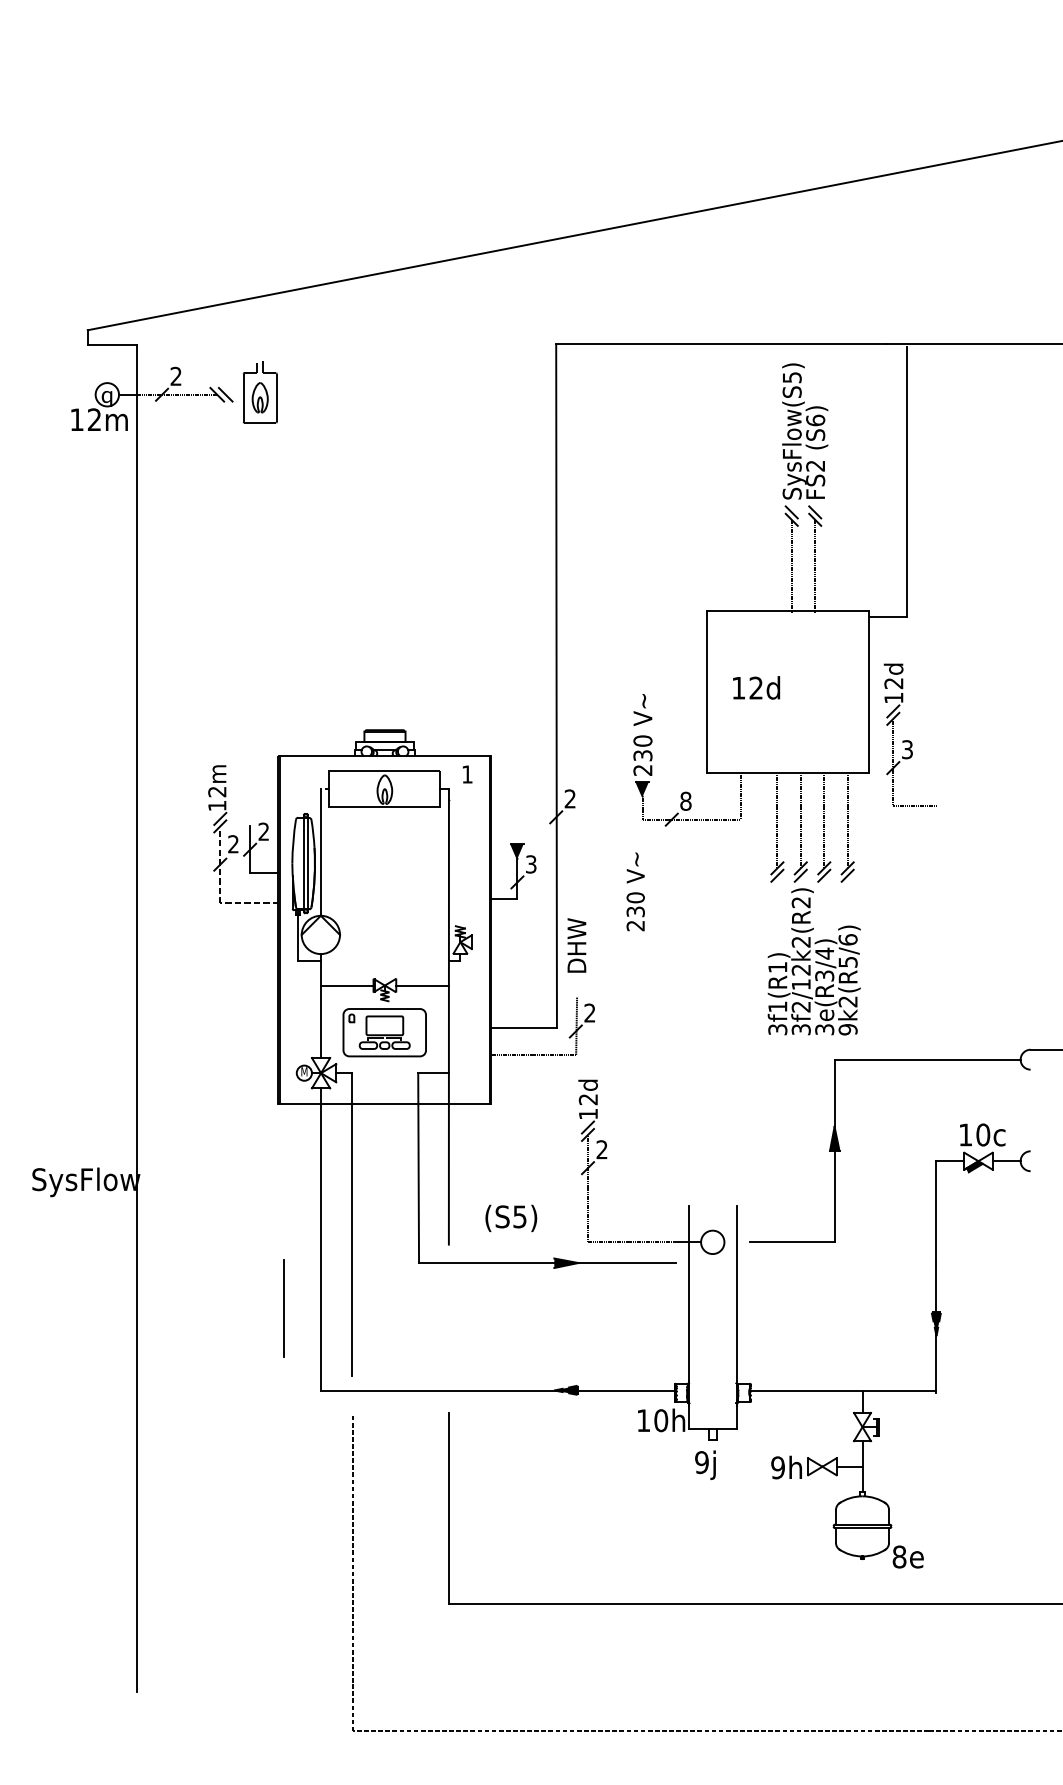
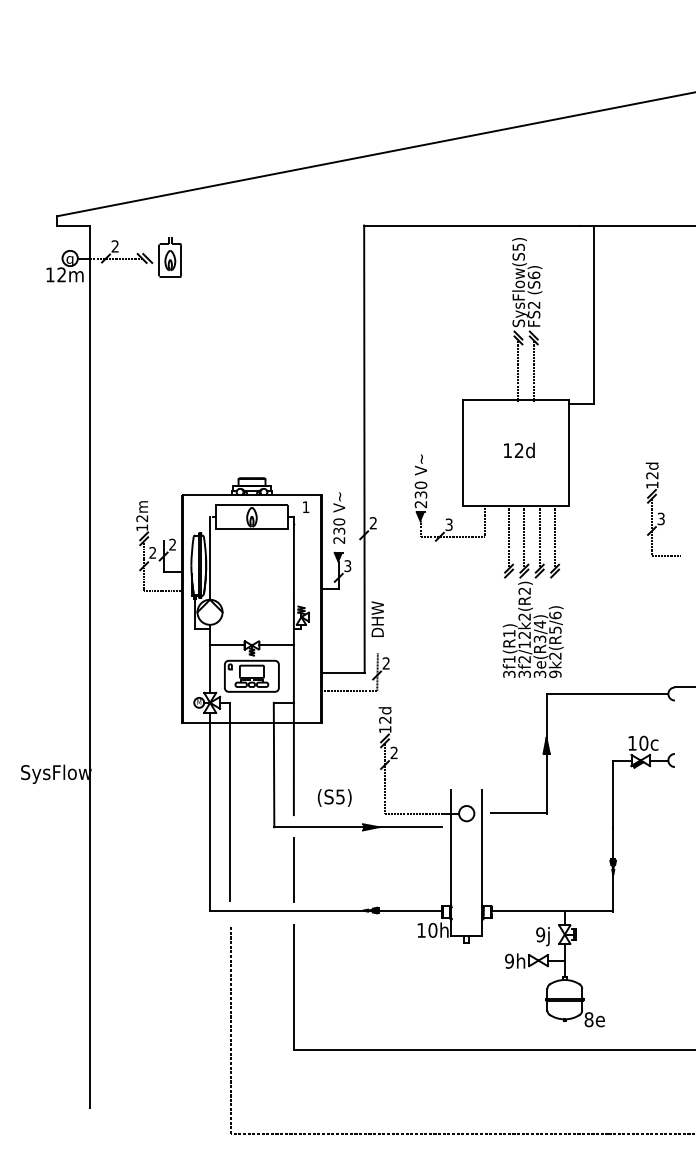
text: (756, 687) -> (519, 450), moved
part: (909, 735) -> (662, 509), moved
text: (684, 800) -> (448, 524), 8 -> 3
text: (636, 890) -> (339, 517), moved
line: (283, 1307) -> (293, 869), moved
text: (704, 1465) -> (542, 936), moved

